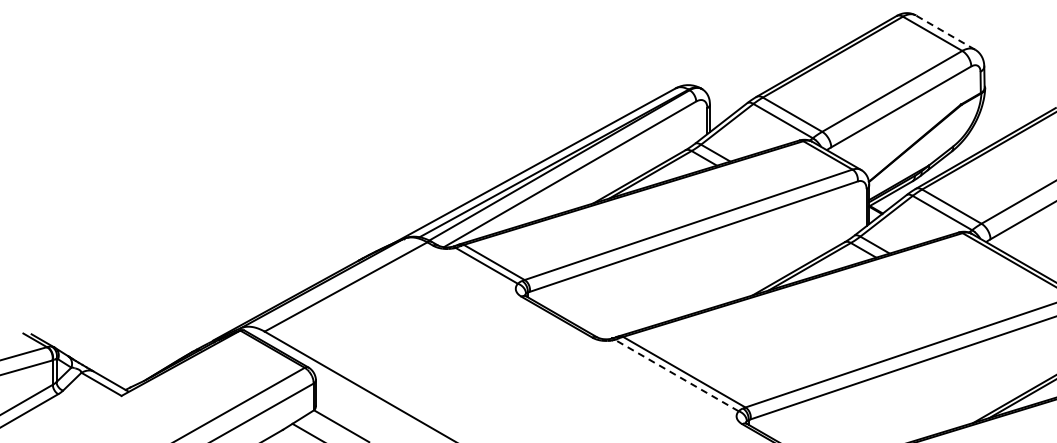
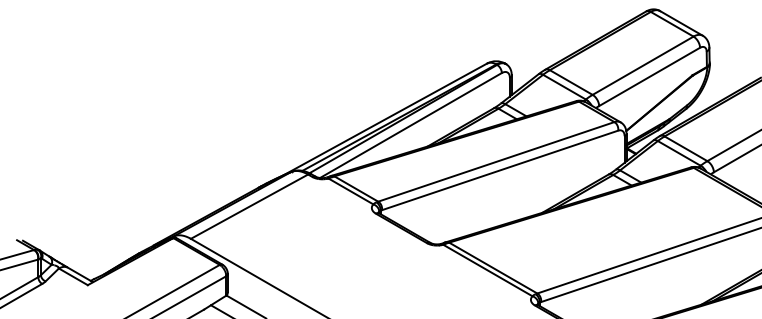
line: (944, 32) -> (680, 23), dashed -> solid
line: (676, 375) -> (487, 270), dashed -> solid

